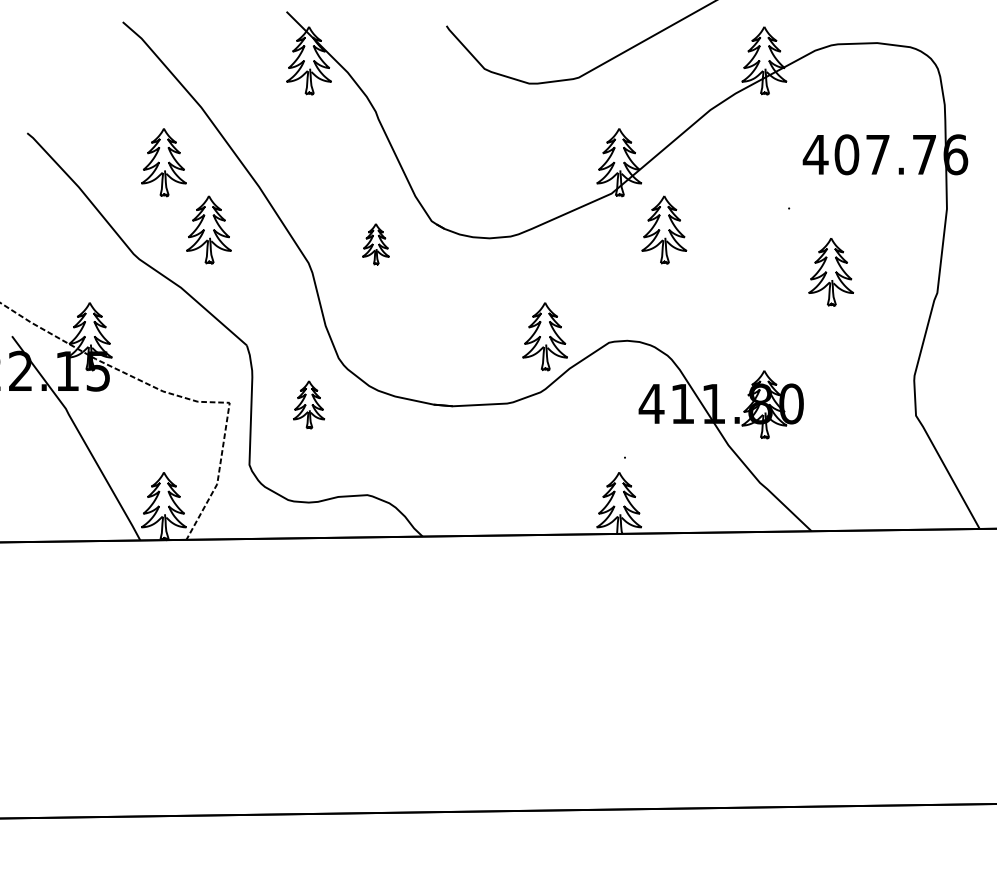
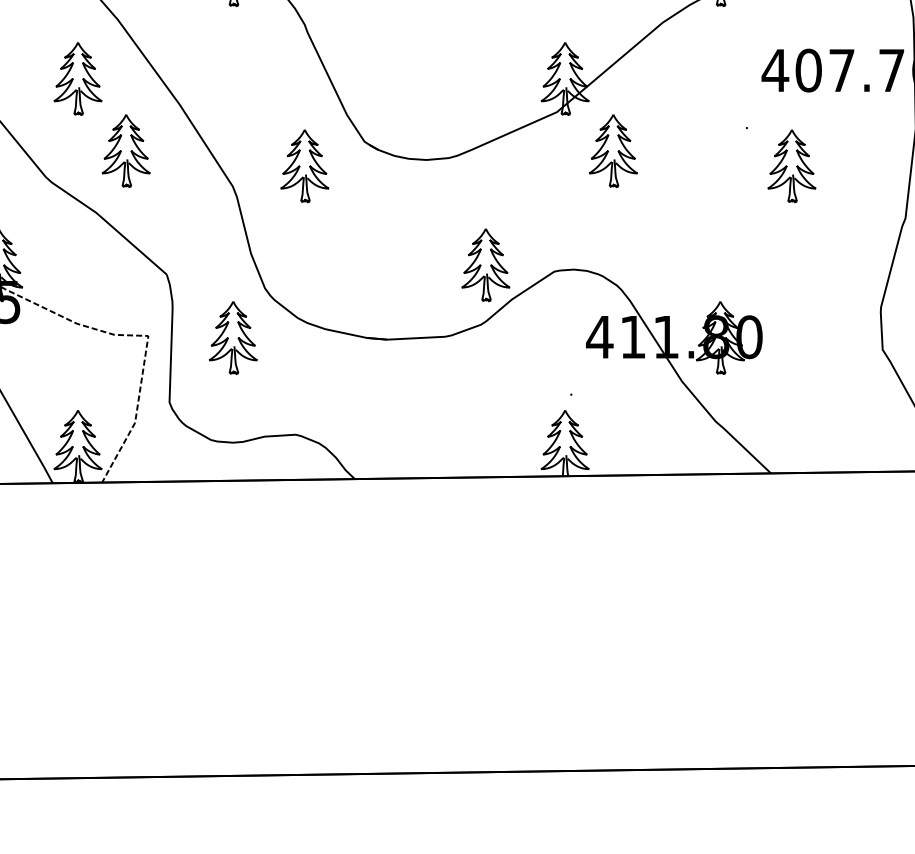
part: (375, 244) -> (304, 166), size x1.67
part: (830, 272) -> (791, 166), moved
part: (308, 404) -> (232, 337), size x1.43

